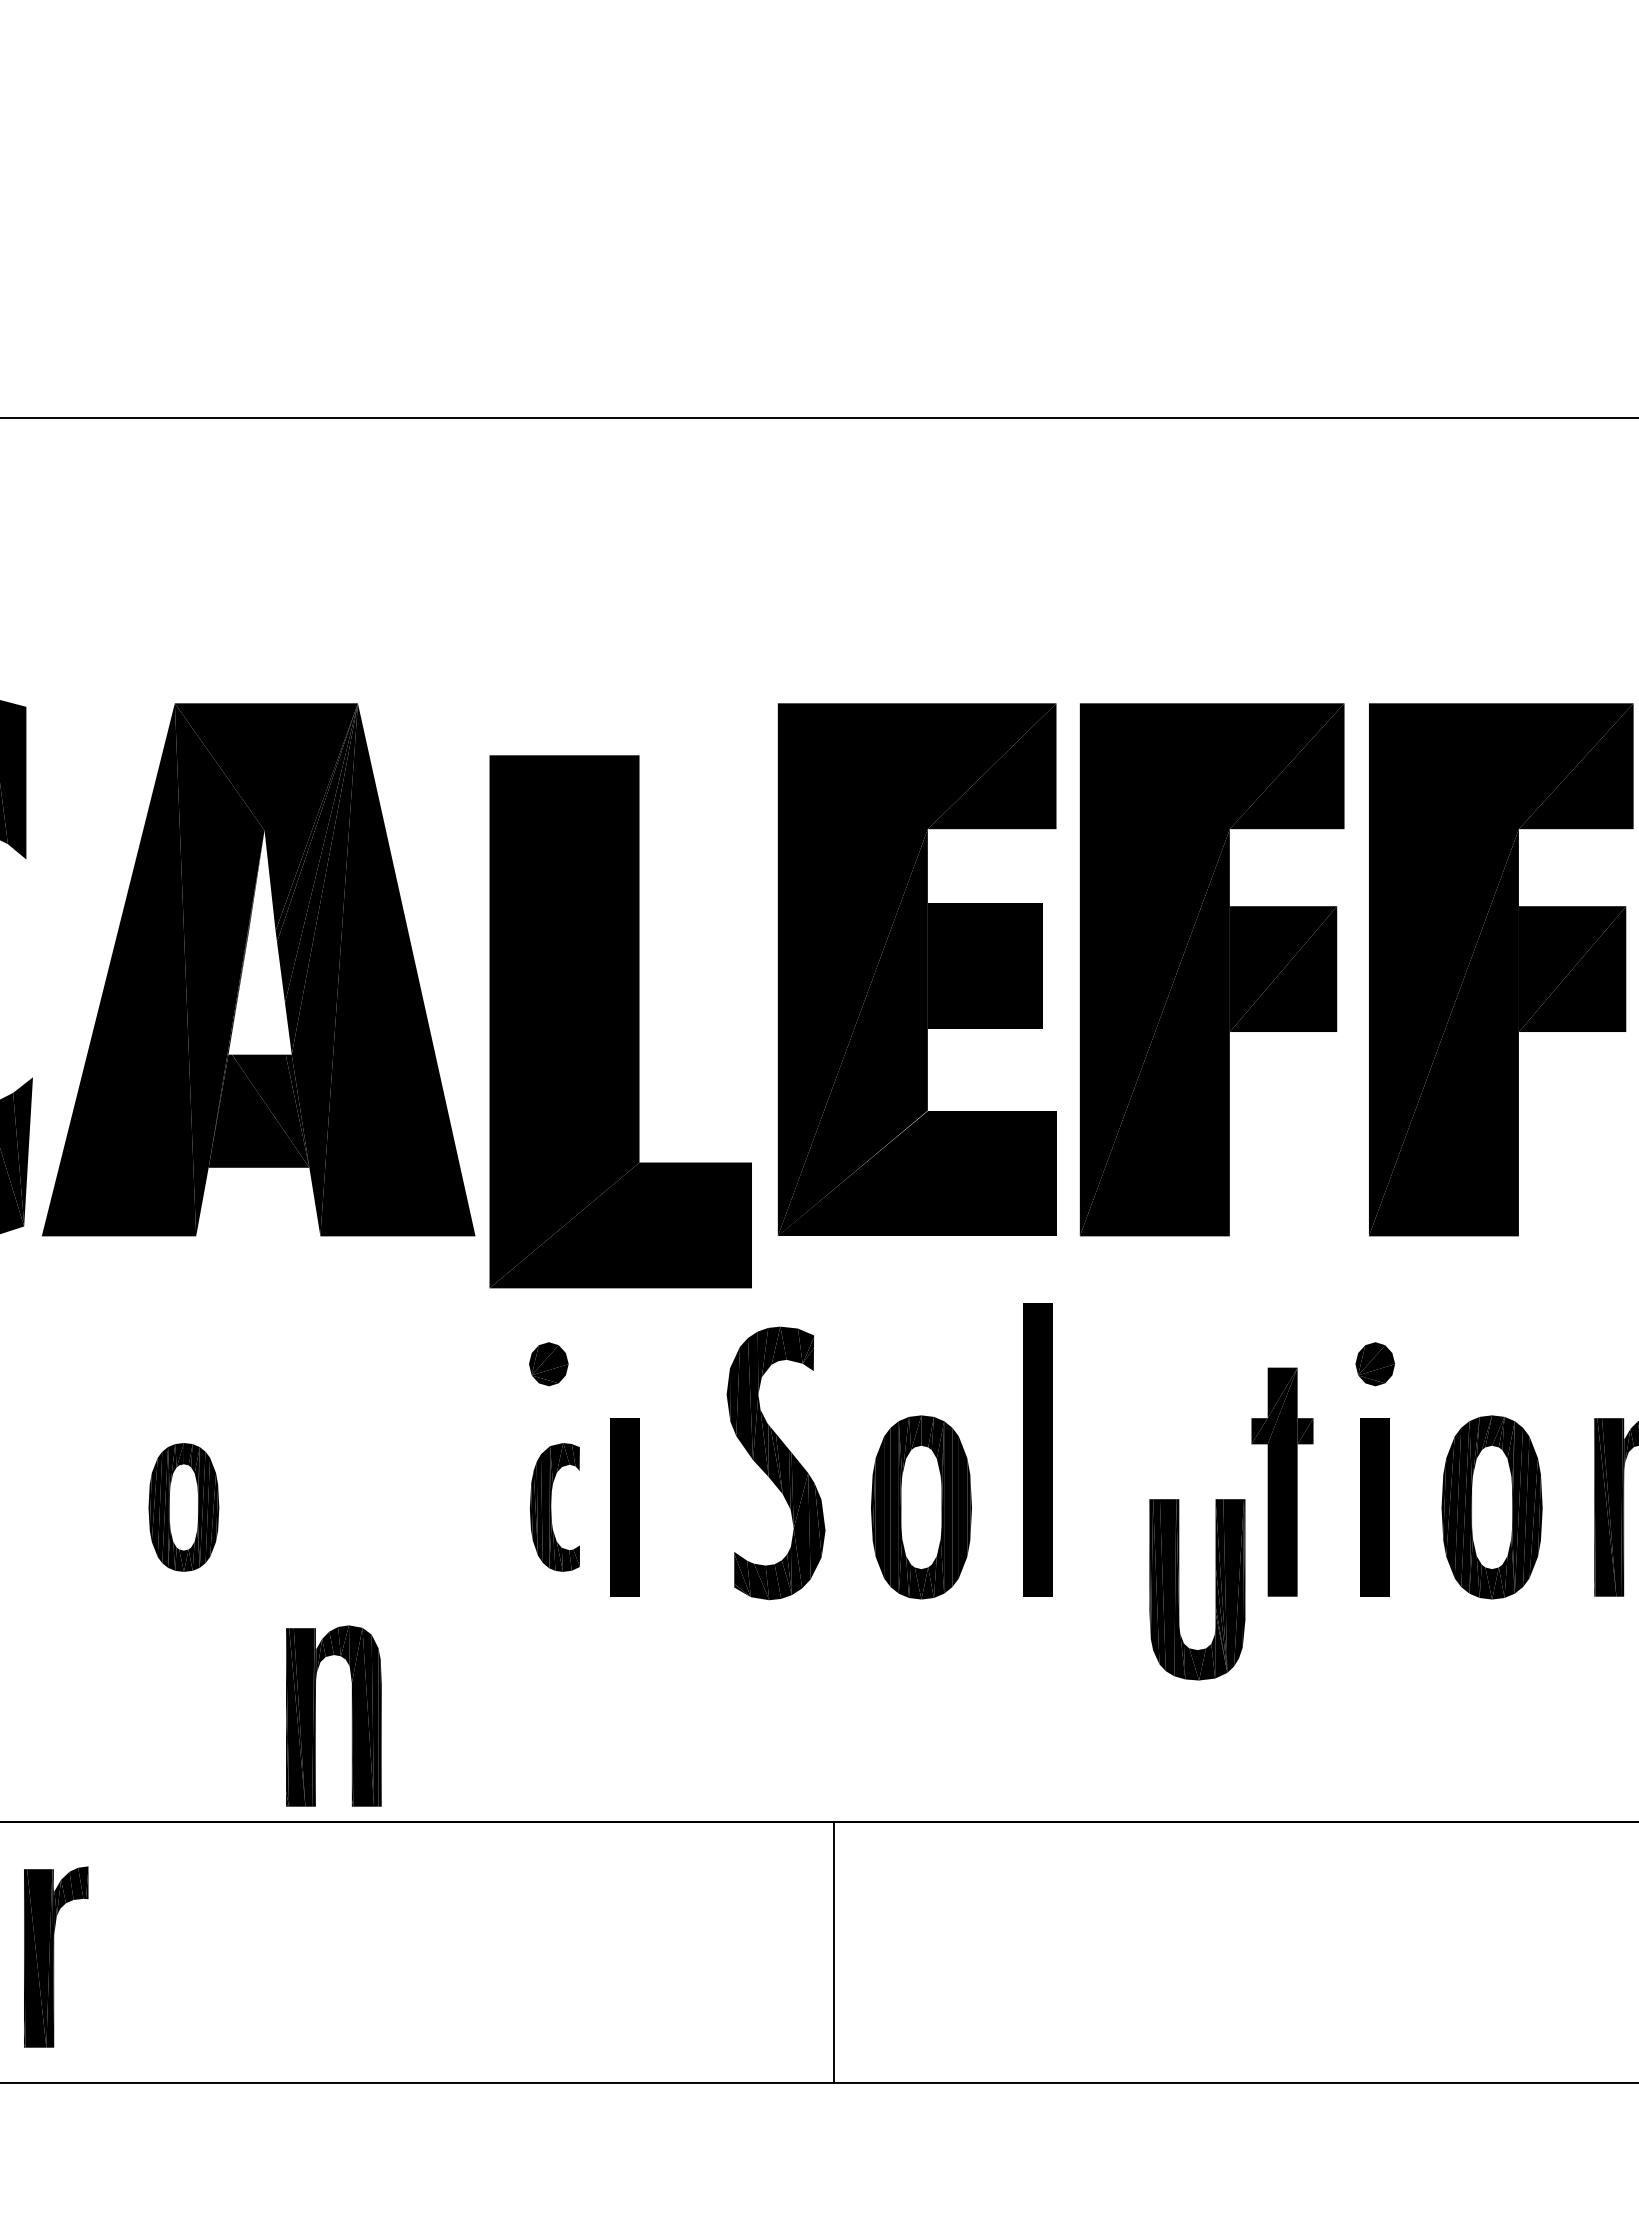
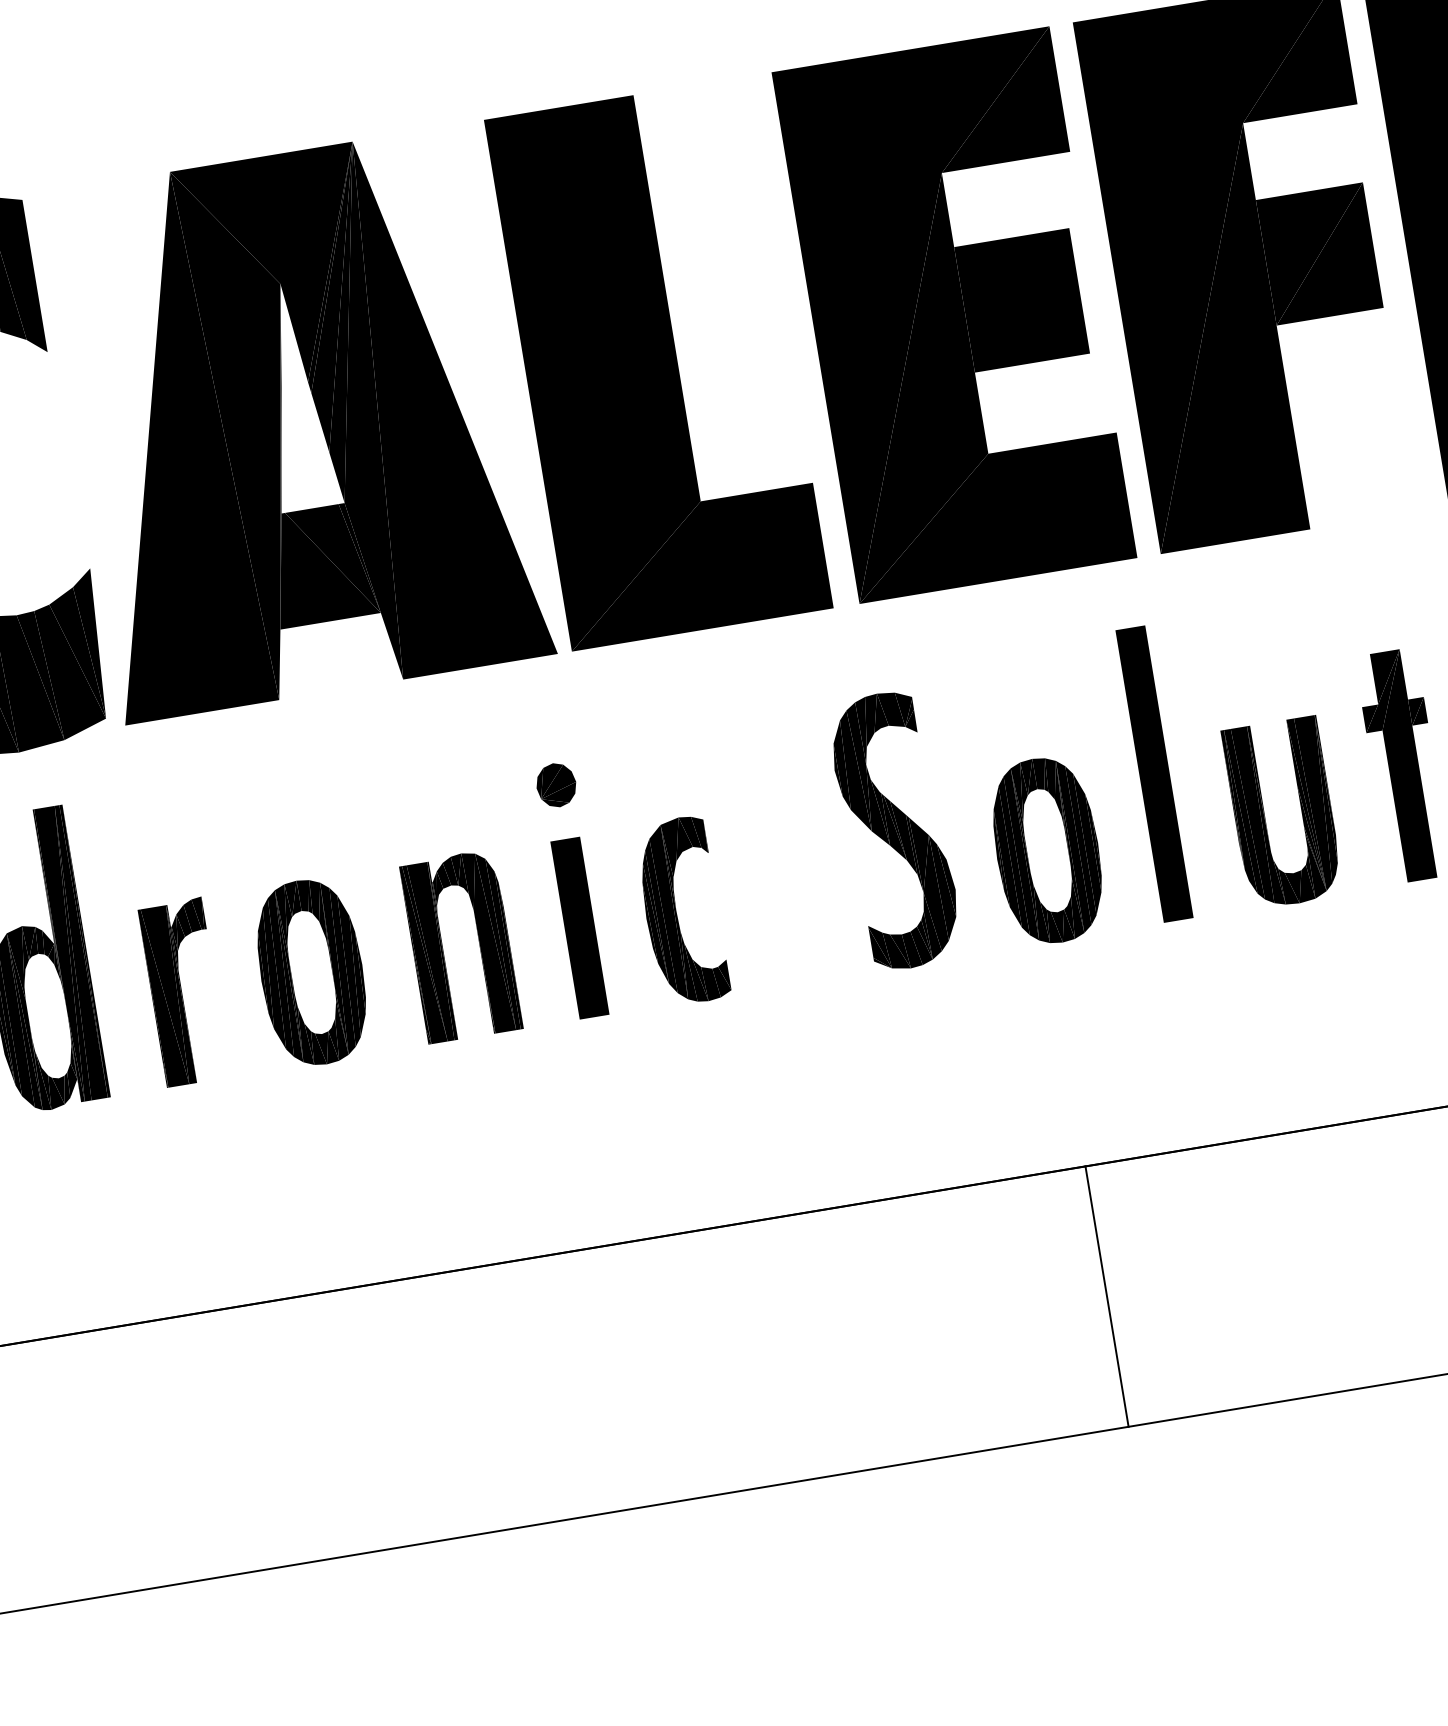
part: (620, 1021) -> (658, 363), moved
part: (548, 1364) -> (556, 785), moved
part: (183, 1507) -> (311, 972), size x1.43
part: (554, 1507) -> (681, 911), size x1.43
part: (624, 1507) -> (579, 928), moved
part: (1179, 1589) -> (1265, 815), moved
part: (315, 1715) -> (442, 948), moved
line: (833, 1951) -> (1106, 1295), moved
part: (56, 1956) -> (184, 991), moved

